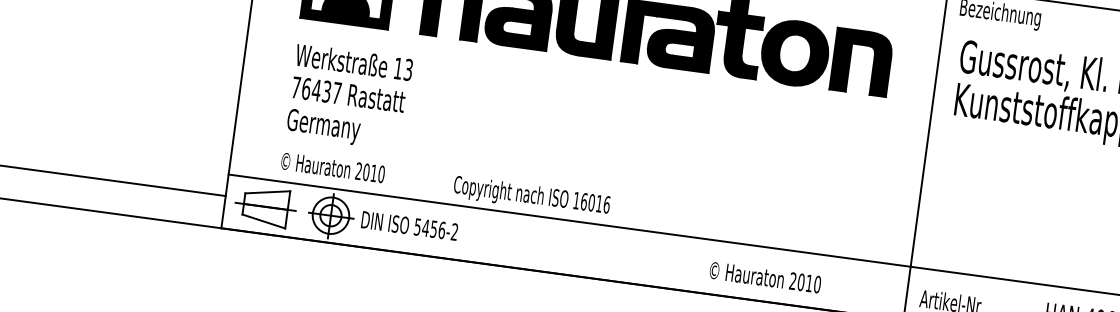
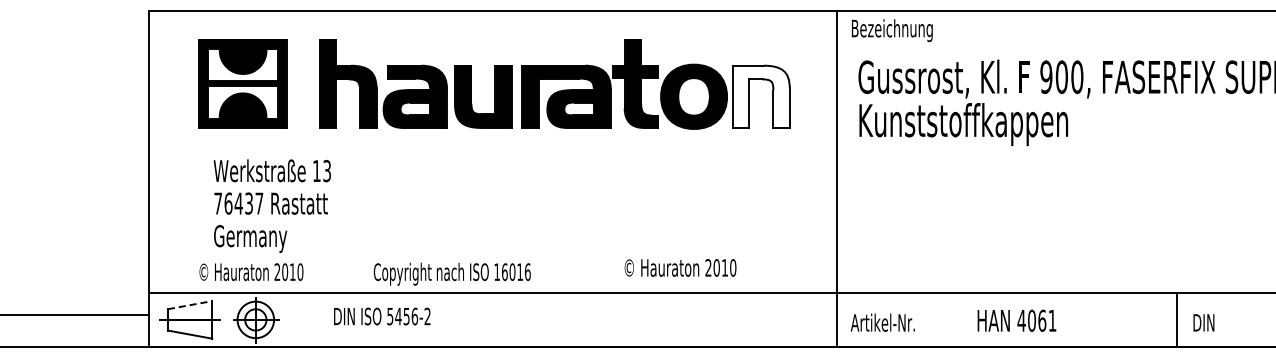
fill: (861, 61) -> (760, 96), removed
text: (348, 97) -> (271, 206), moved
line: (268, 192) -> (190, 305), solid -> dashed
text: (409, 226) -> (382, 316), moved
text: (765, 277) -> (680, 267), moved

